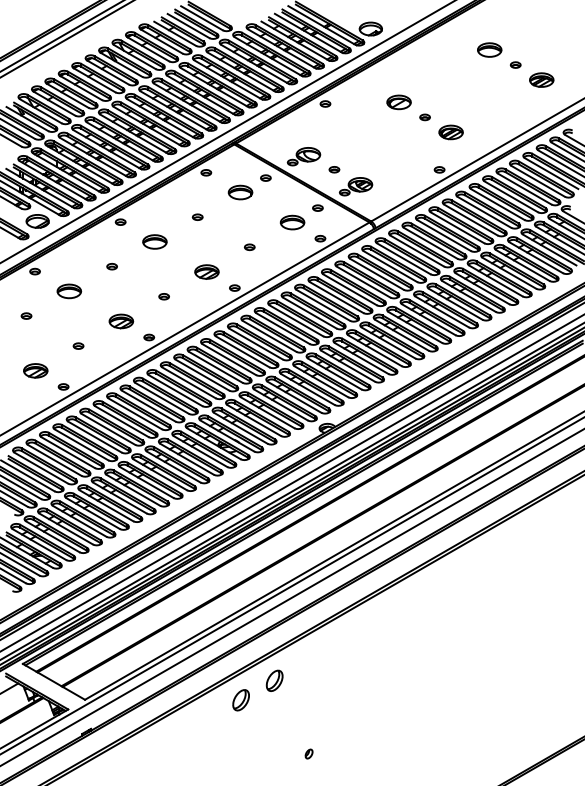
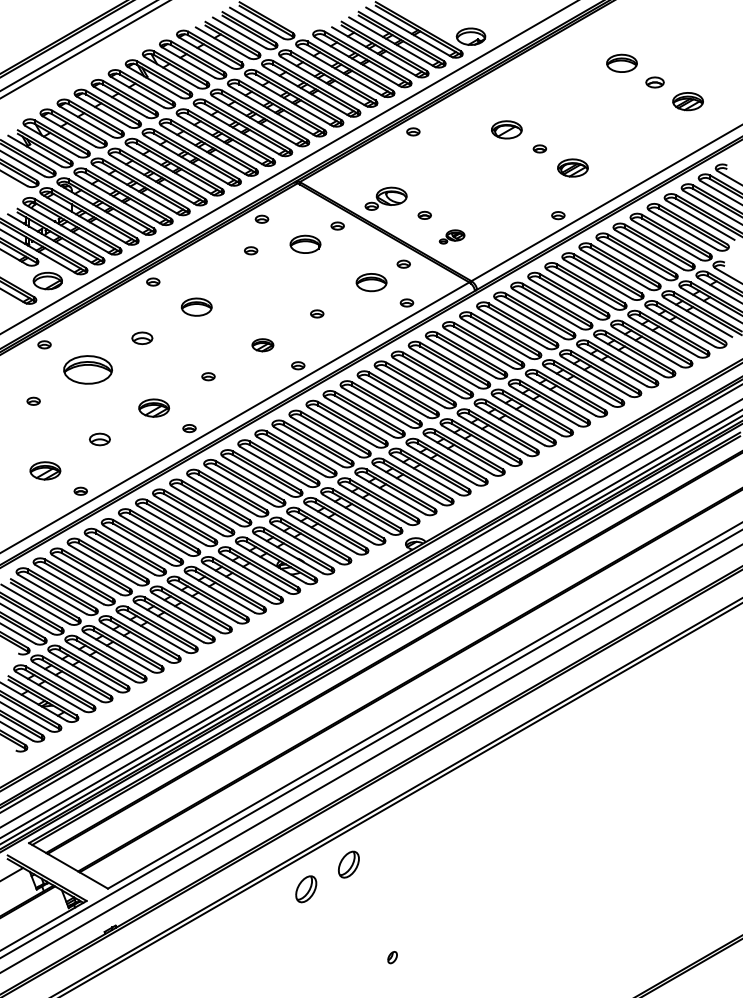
part: (515, 65) -> (654, 82), size x1.4
part: (355, 186) -> (451, 236), size x0.6
part: (198, 217) -> (251, 250), moved
part: (112, 266) -> (142, 338), size x1.6
part: (206, 271) -> (262, 344), size x0.7
part: (68, 291) -> (87, 369), size x1.6
part: (78, 346) -> (99, 439), size x1.6

